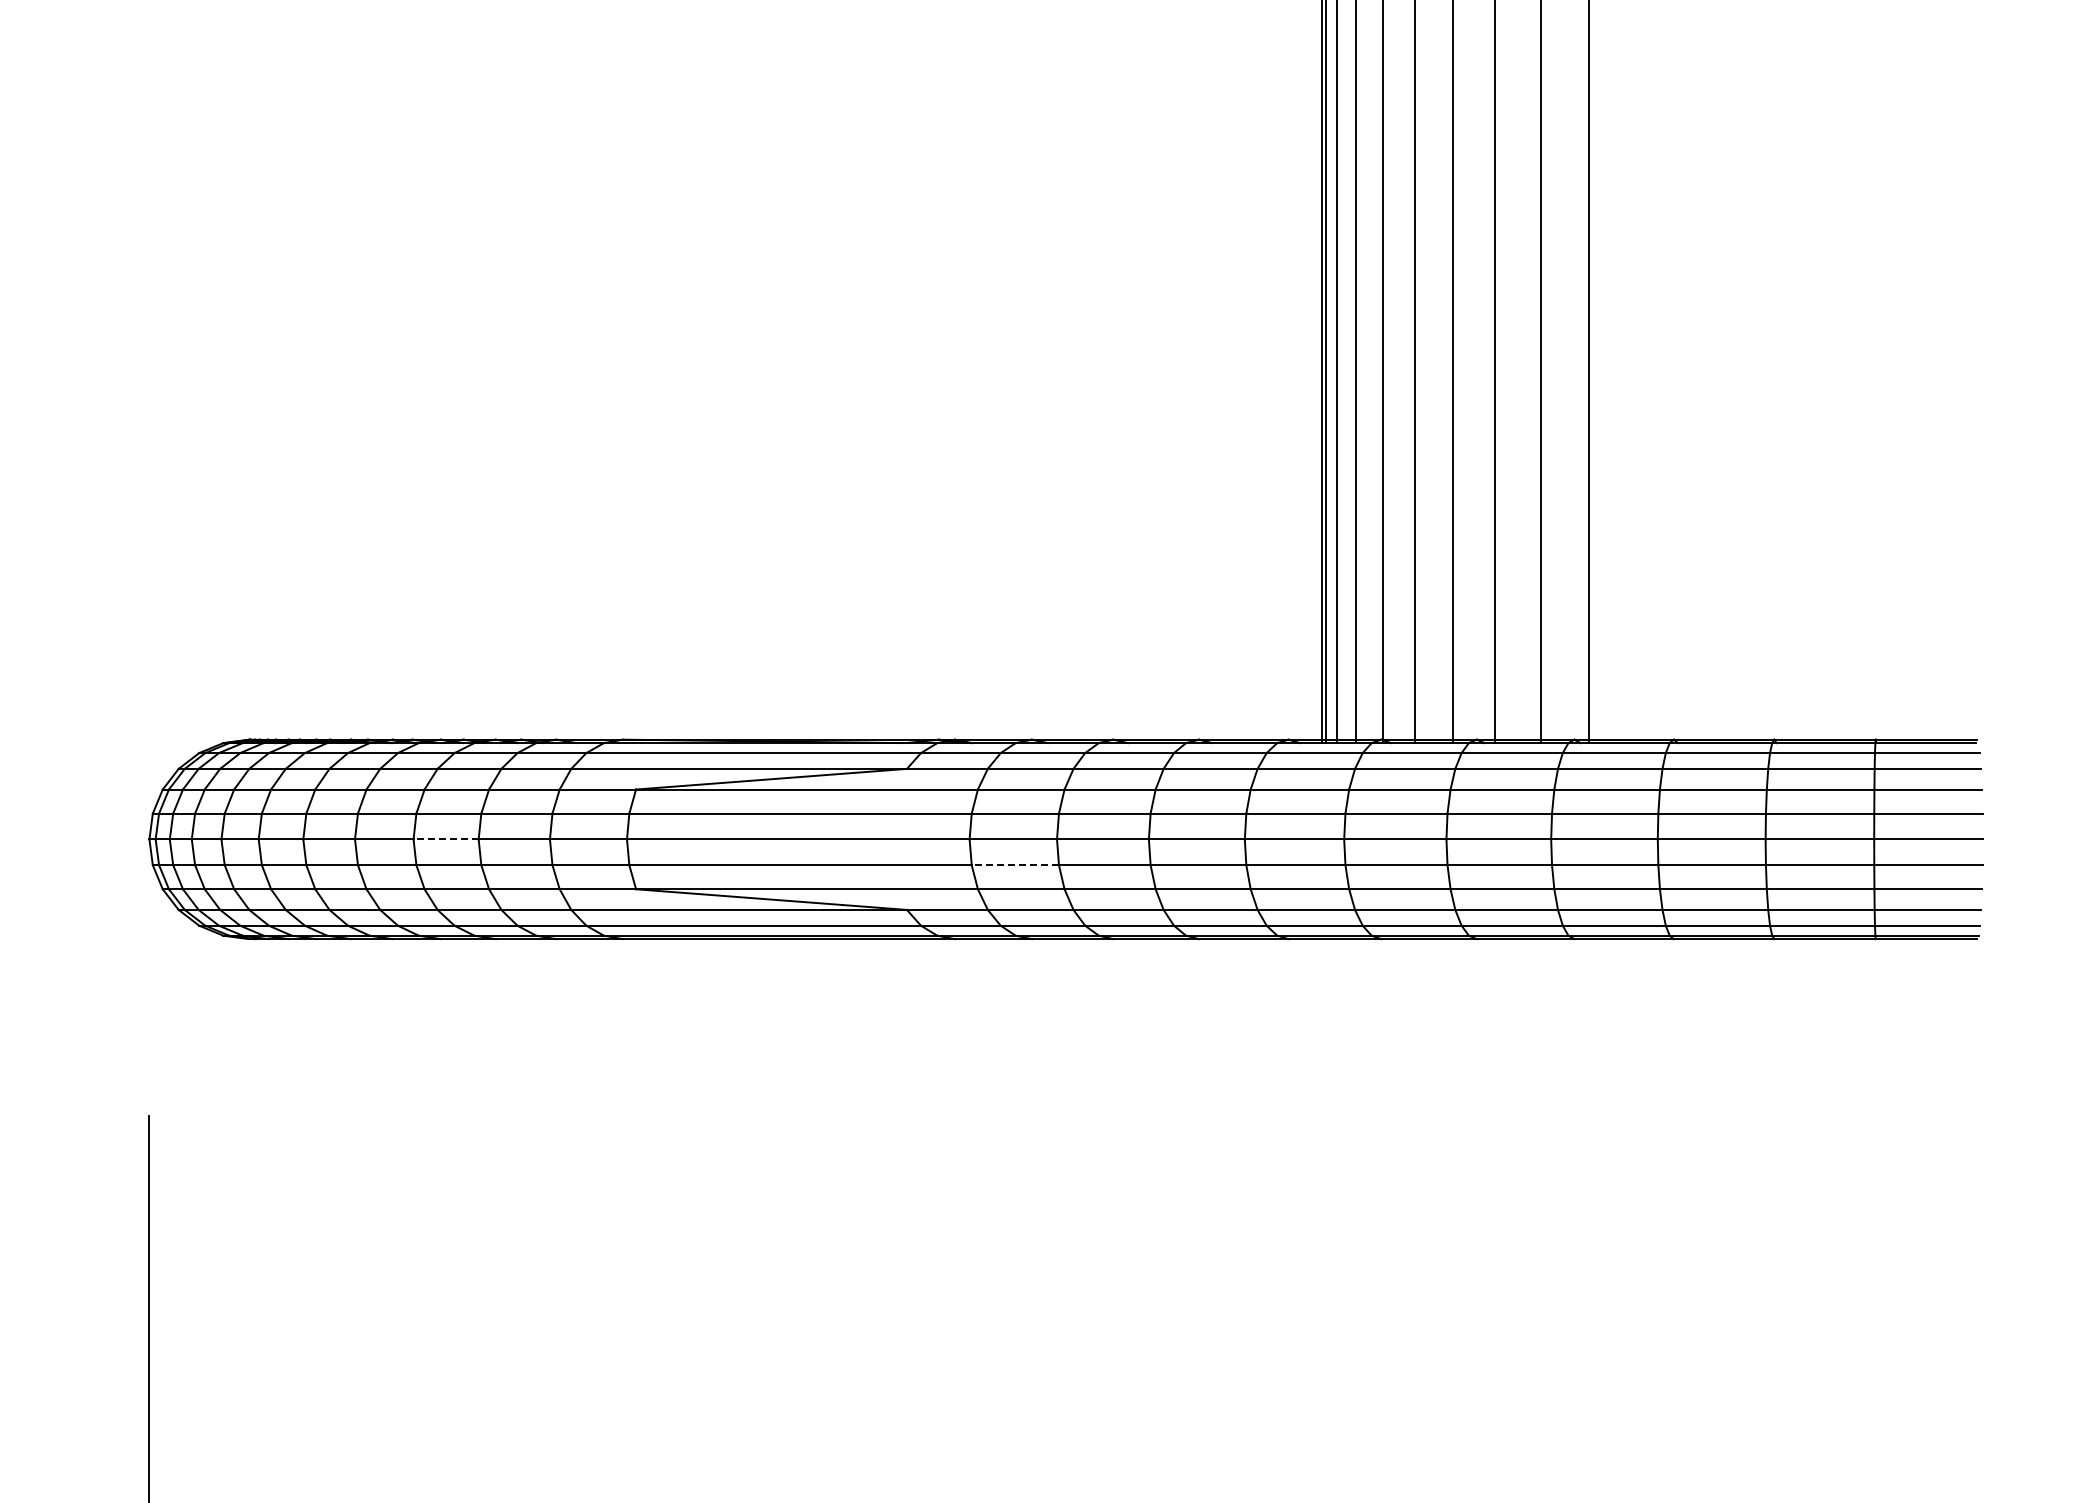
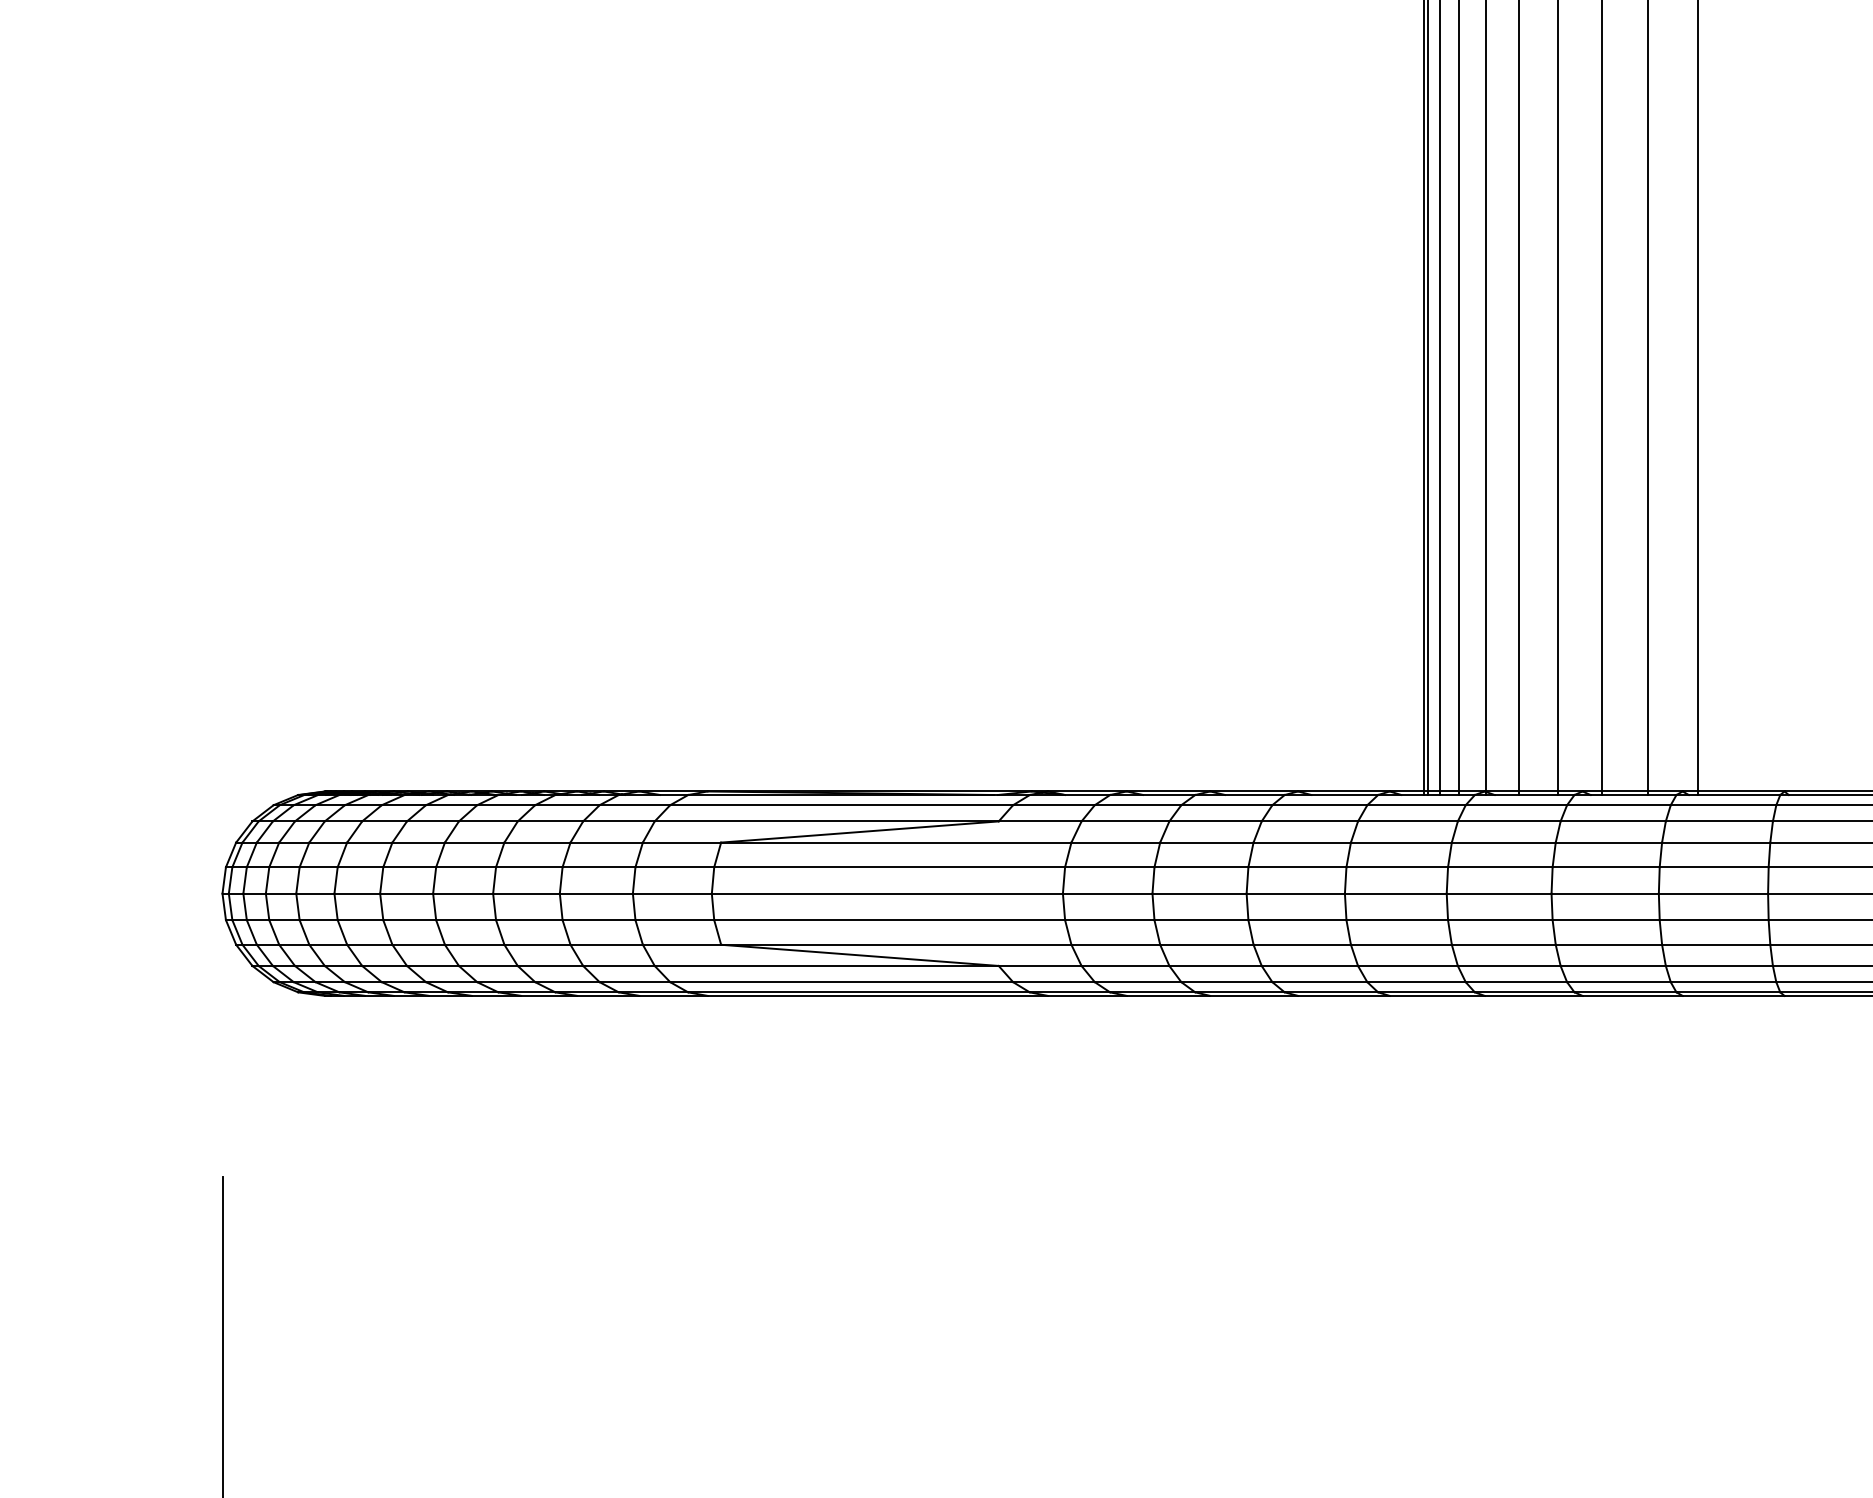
line: (446, 839) -> (526, 893), dashed -> solid
line: (1015, 865) -> (1109, 920), dashed -> solid

